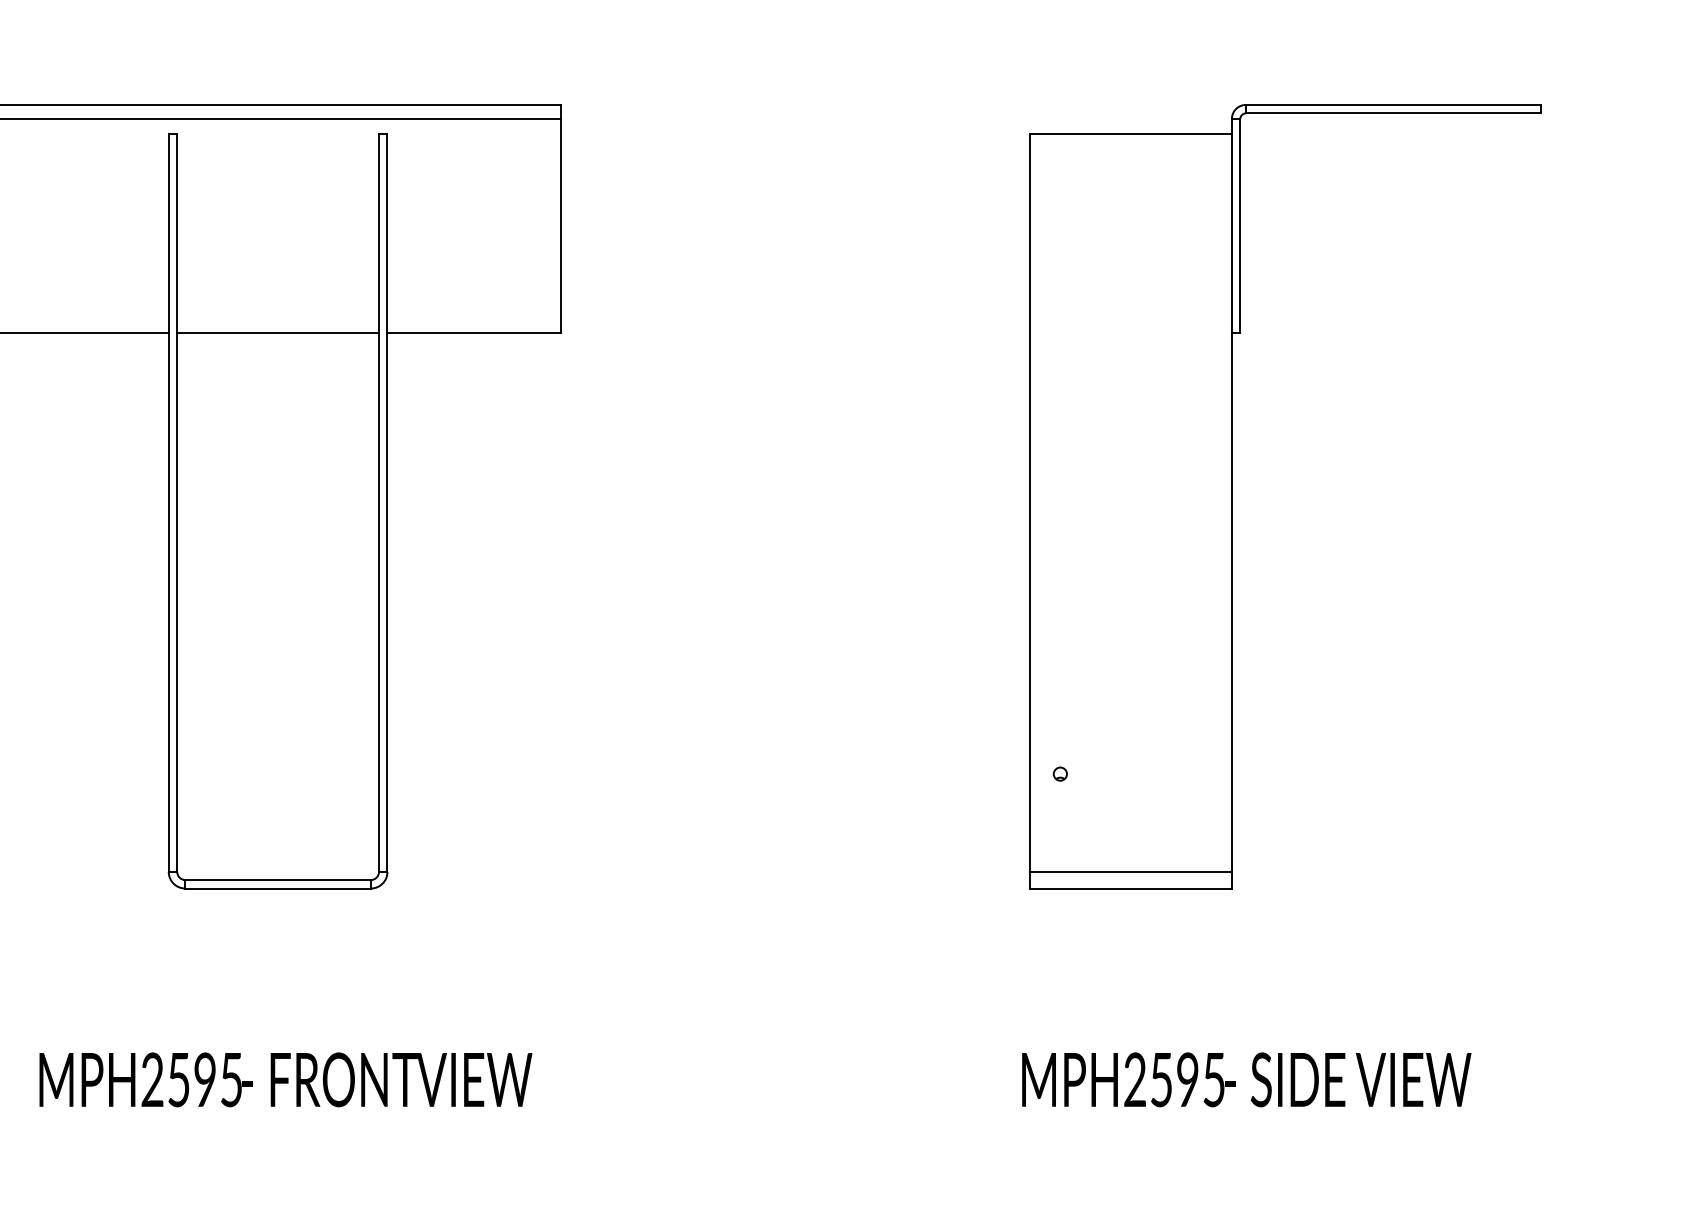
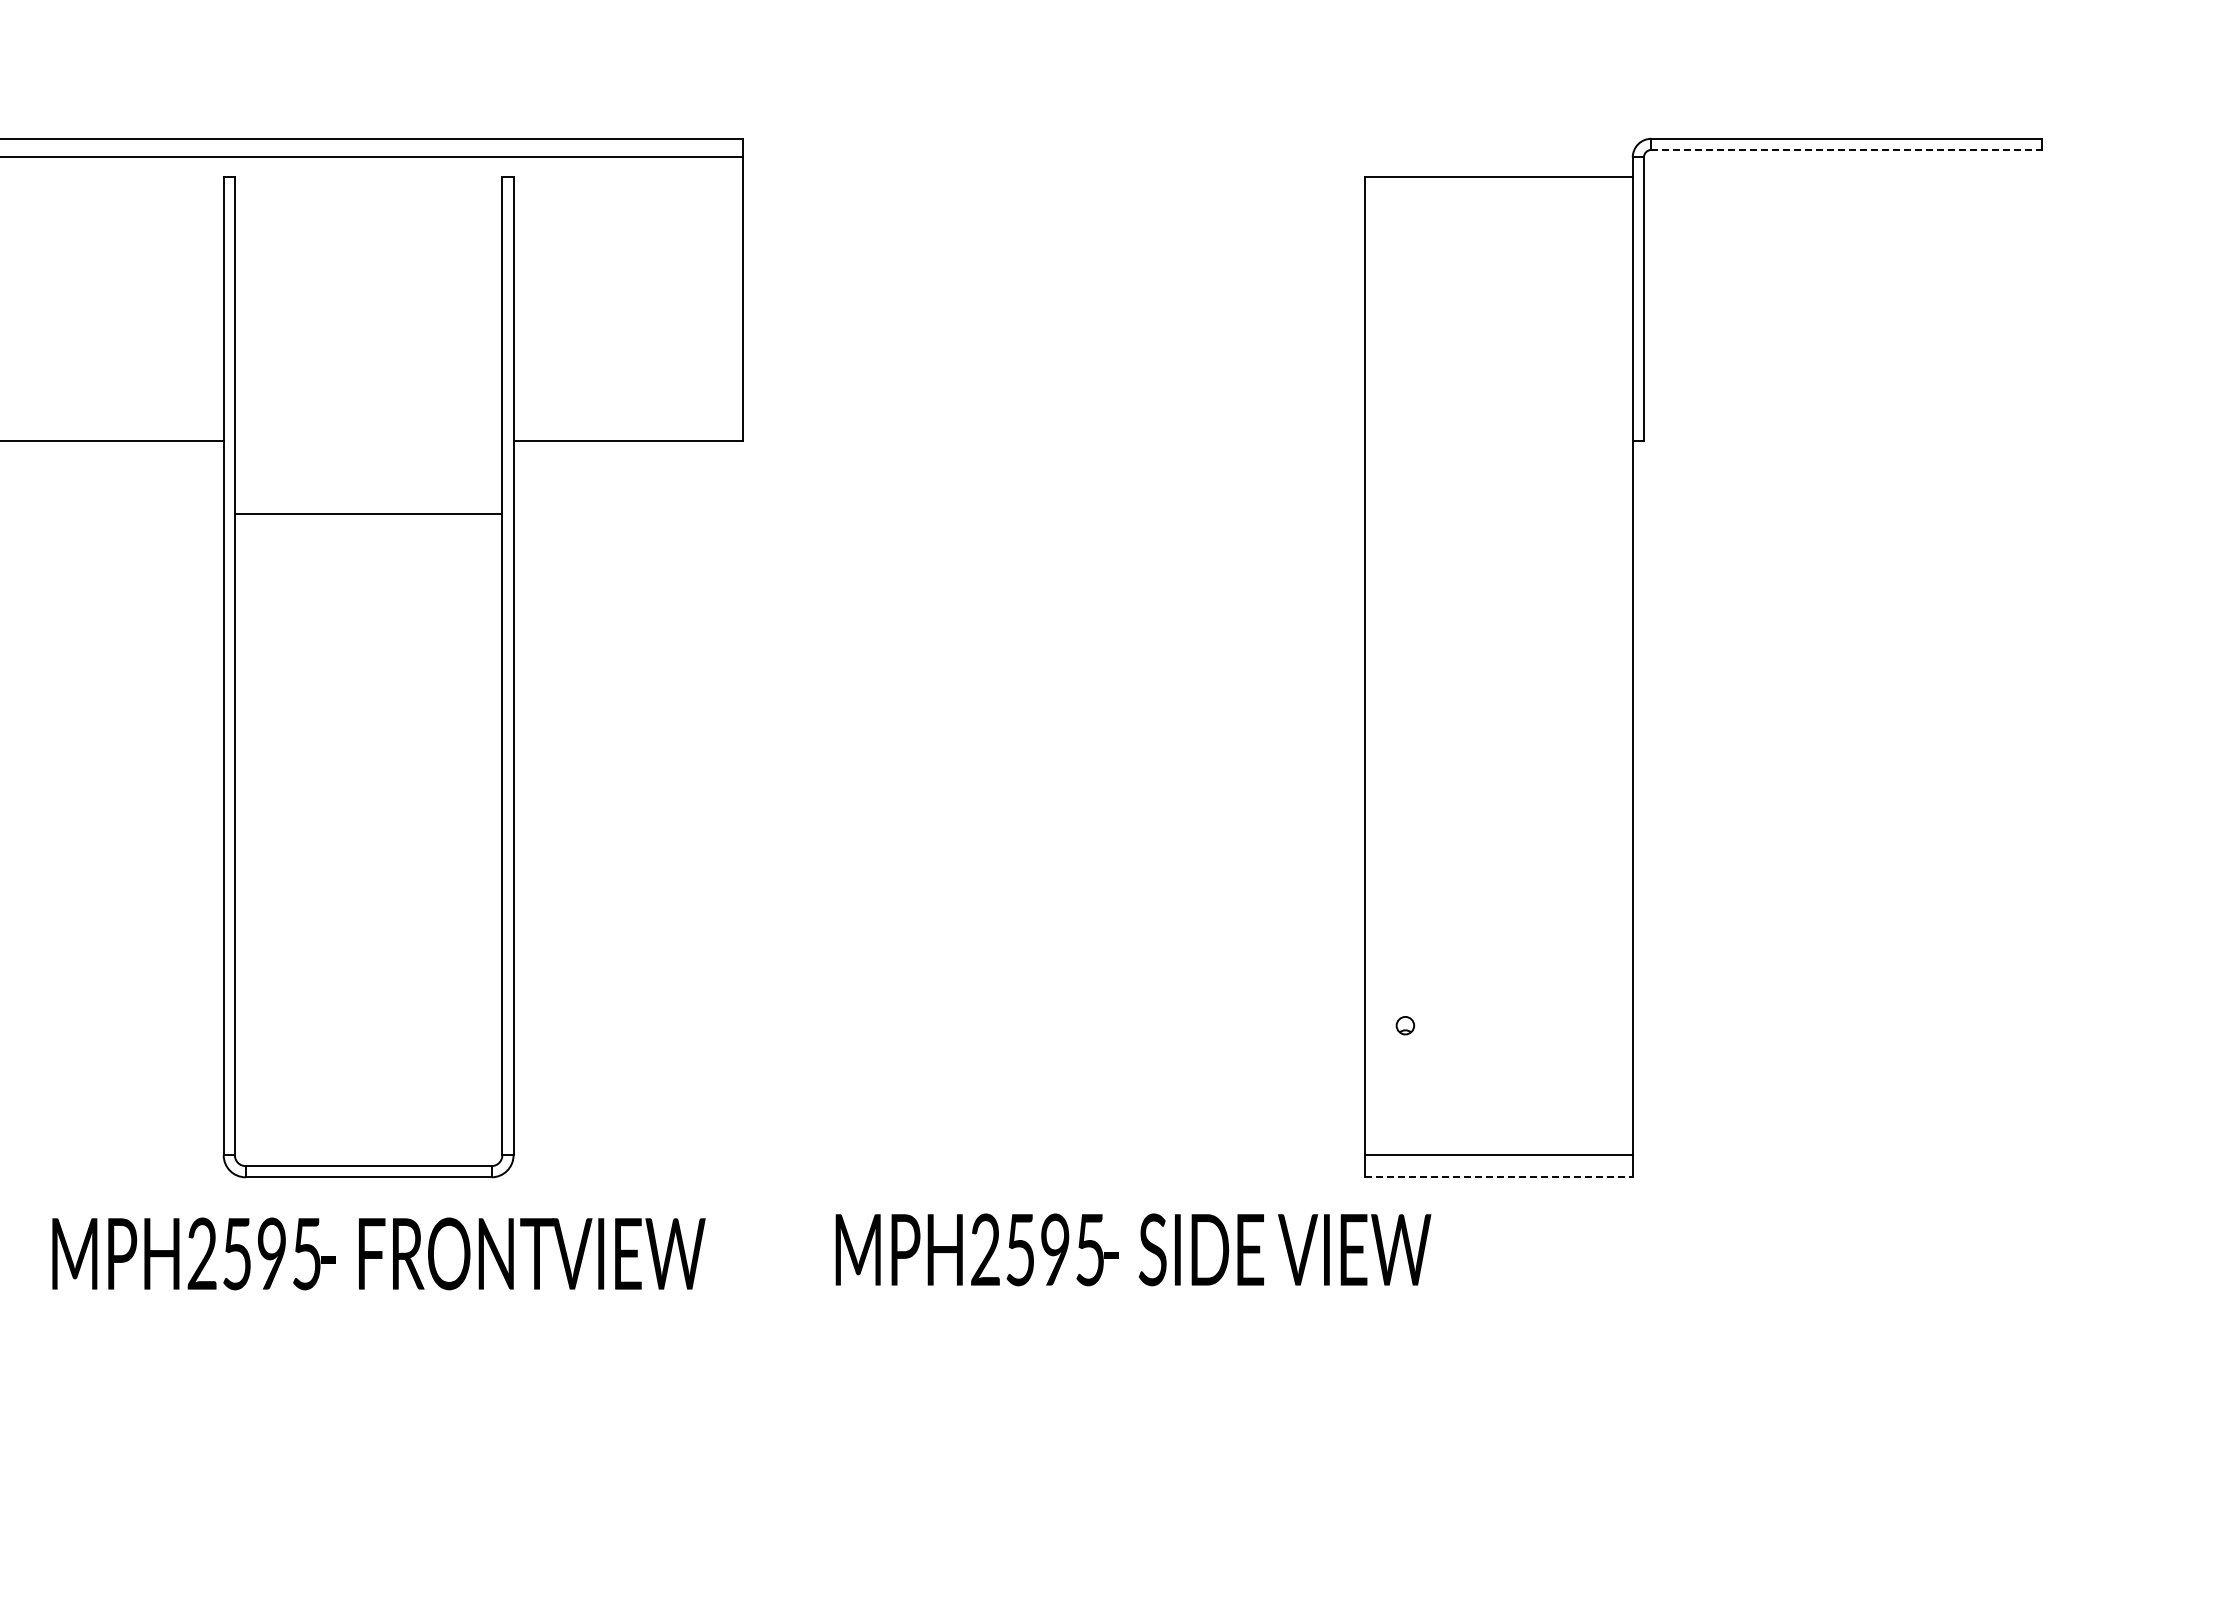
line: (1393, 113) -> (1847, 149), solid -> dashed
line: (278, 333) -> (368, 514), moved
line: (1131, 888) -> (1499, 1177), solid -> dashed
text: (285, 1079) -> (378, 1253), moved
text: (1246, 1079) -> (1133, 1249), moved

